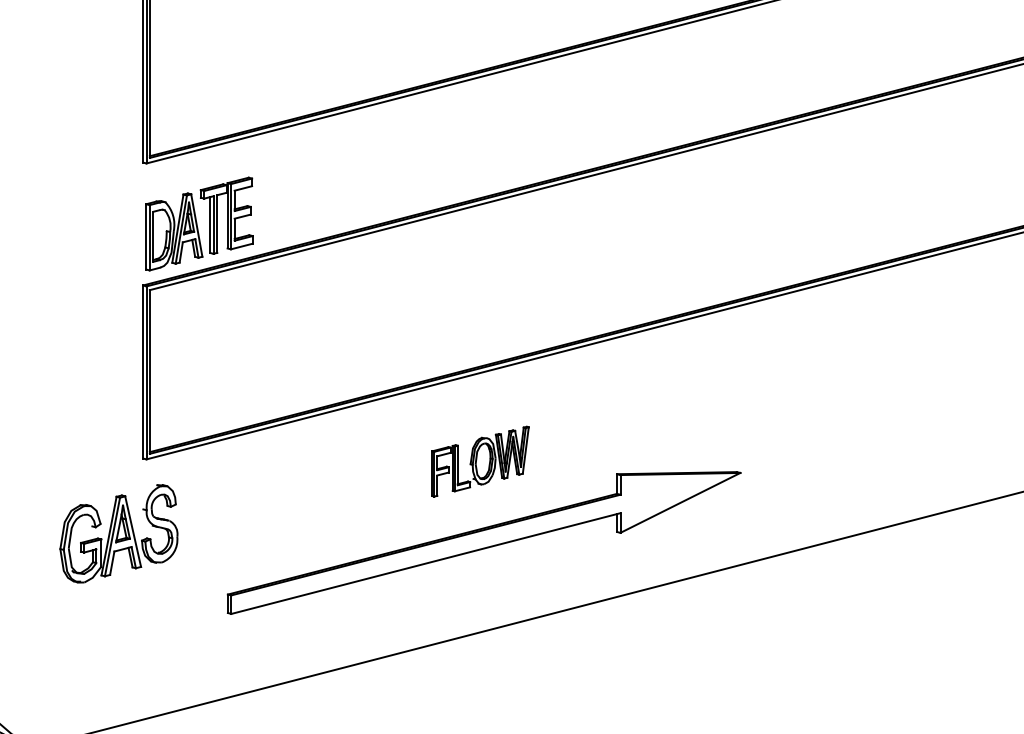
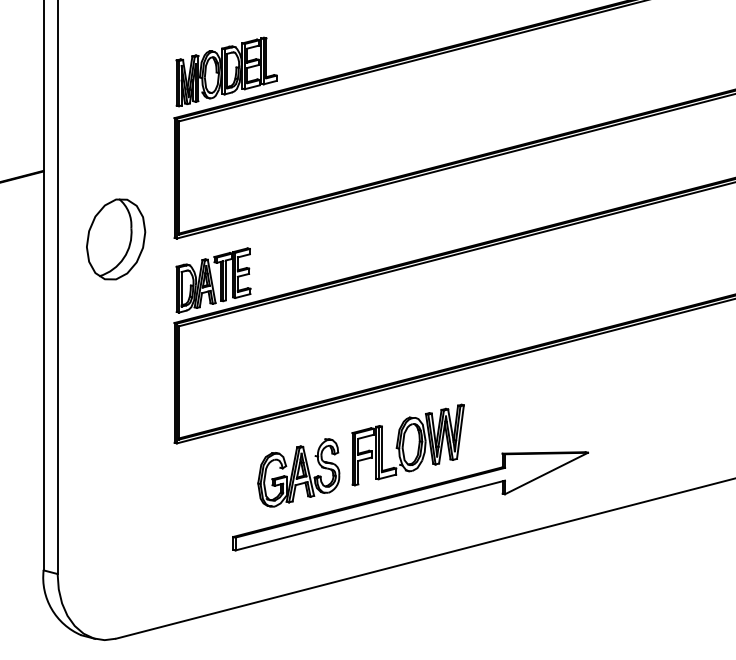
part: (59, 164) -> (116, 239), added
part: (479, 460) -> (407, 444), size x1.67
part: (118, 533) -> (298, 472), moved

